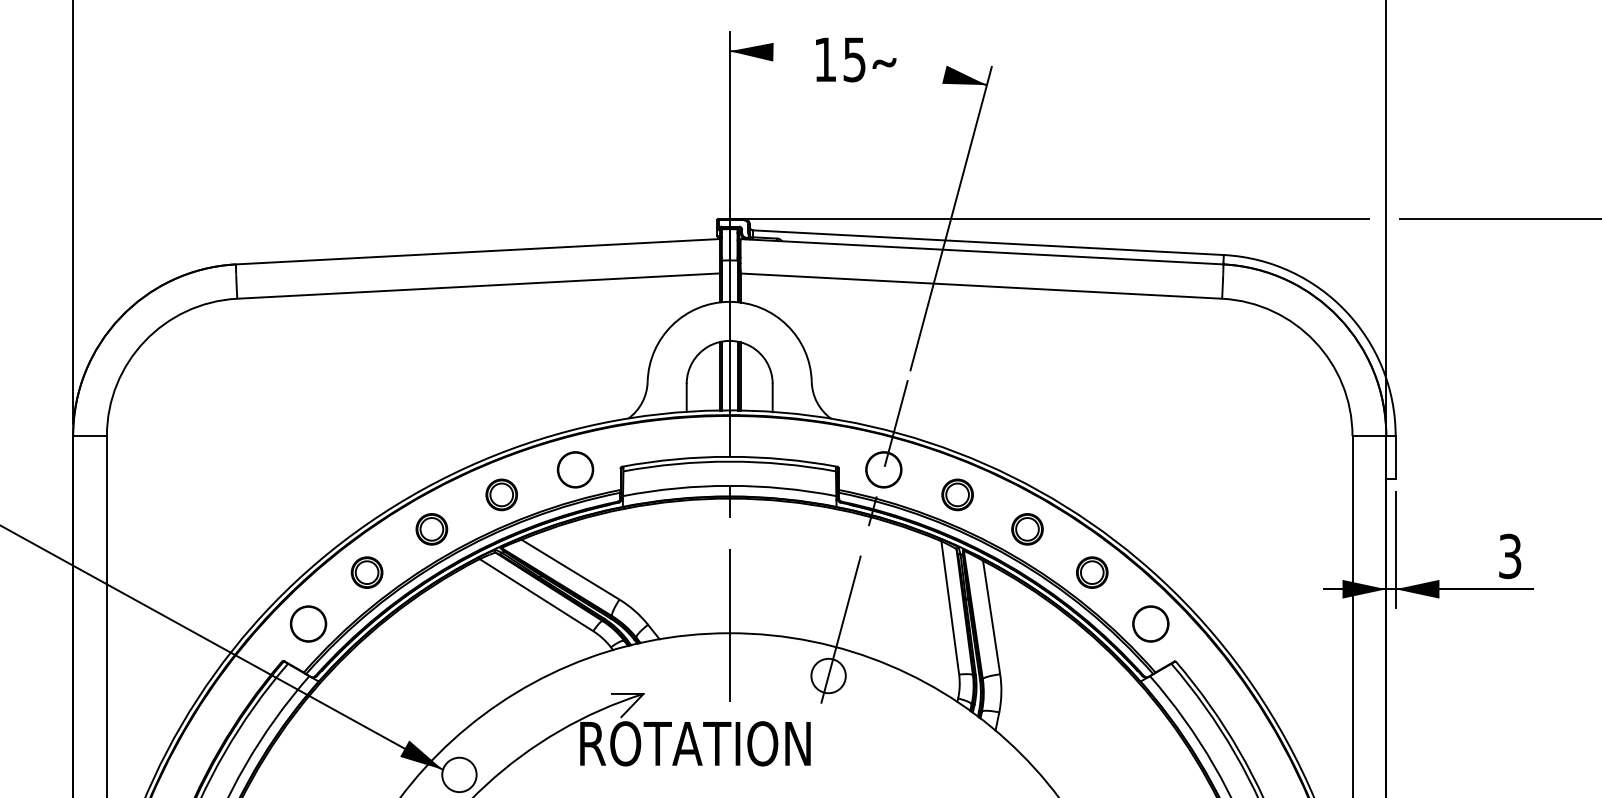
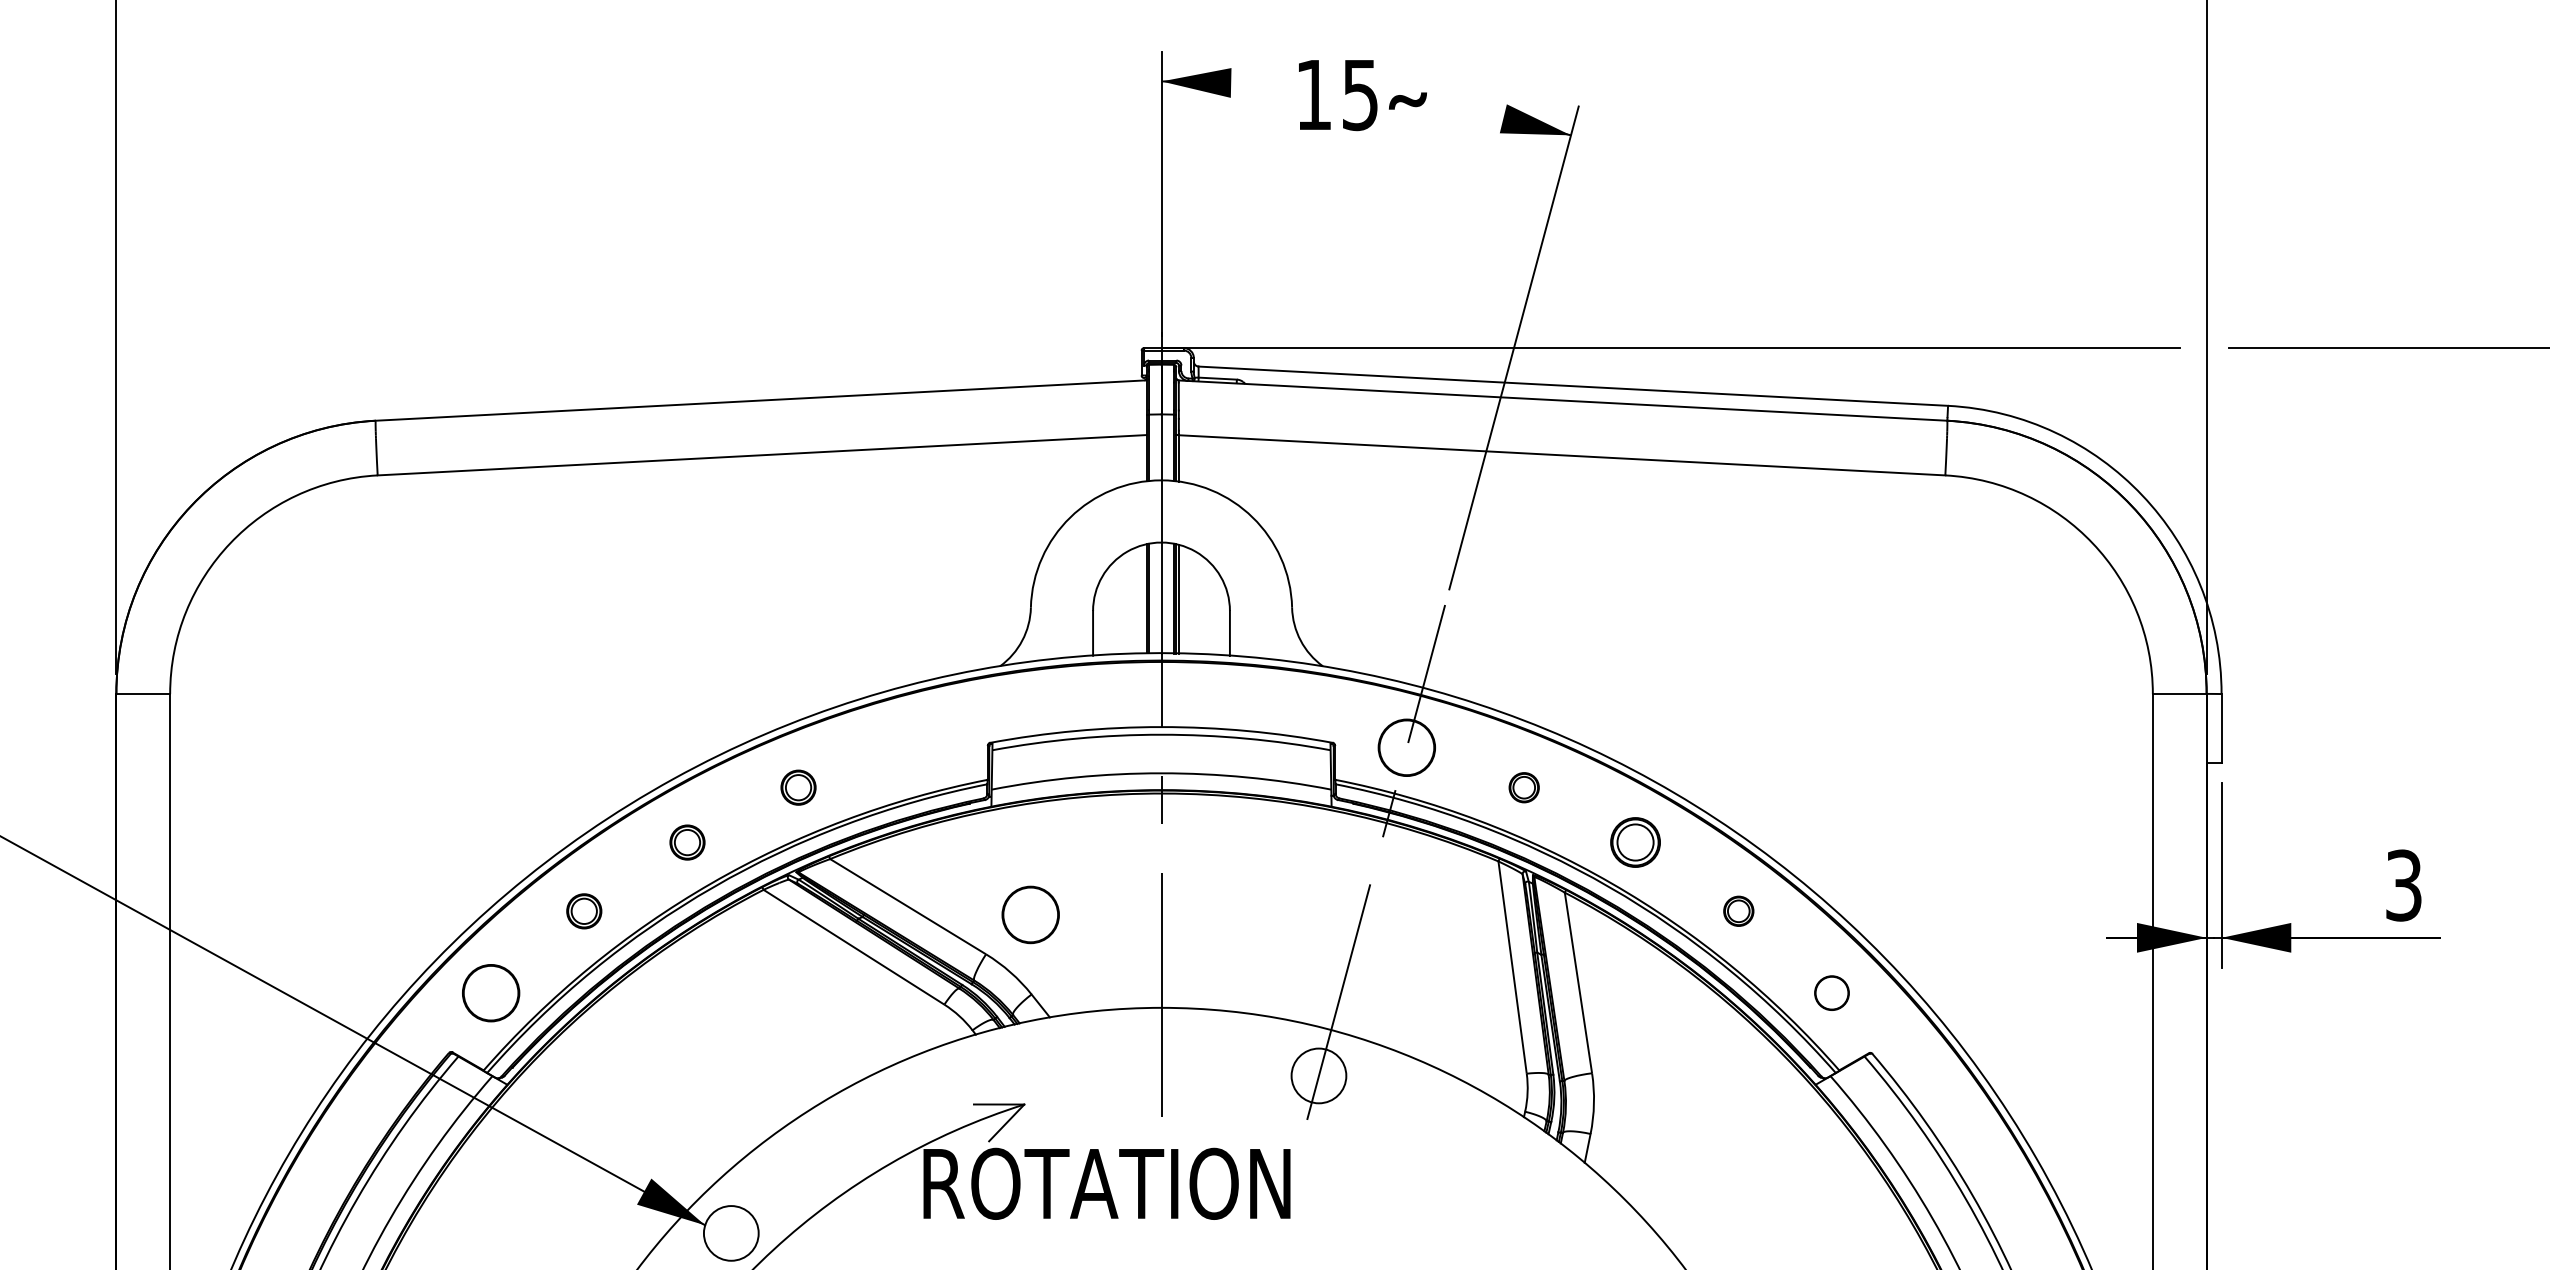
part: (575, 469) -> (1030, 914), moved
part: (501, 494) -> (798, 787), size x0.7
part: (957, 494) -> (1524, 787), size x0.6
part: (431, 529) -> (686, 842), size x0.7
part: (366, 572) -> (583, 911), size x0.7
part: (1092, 572) -> (1739, 911), size x0.6
circle: (1150, 623) -> (1831, 992), size x0.6

